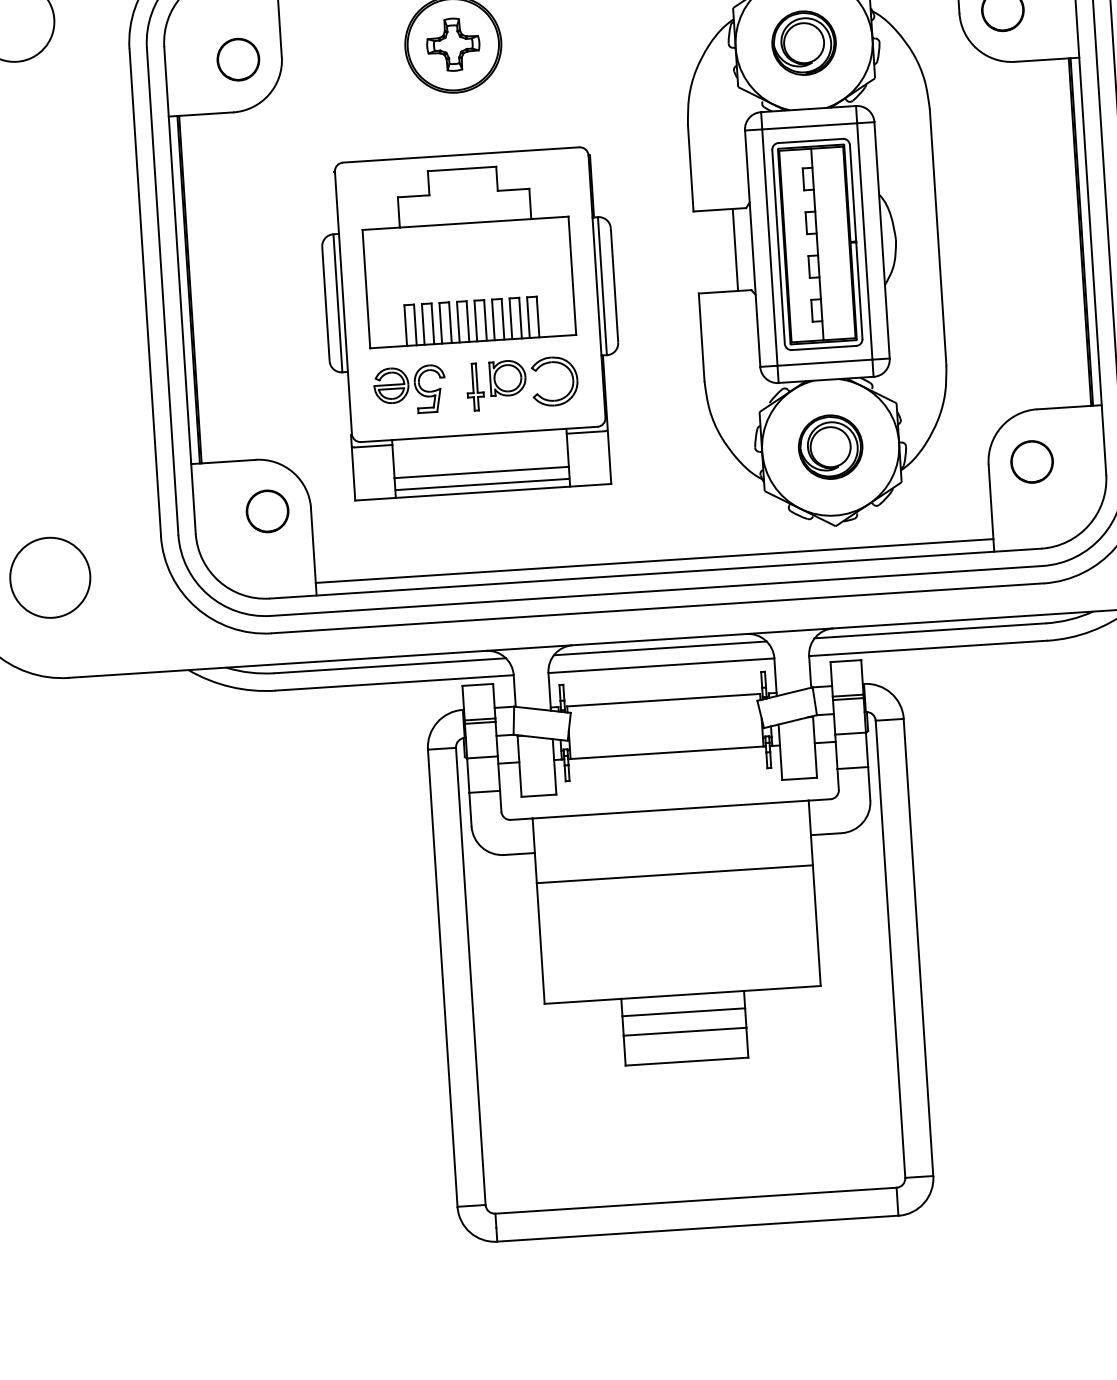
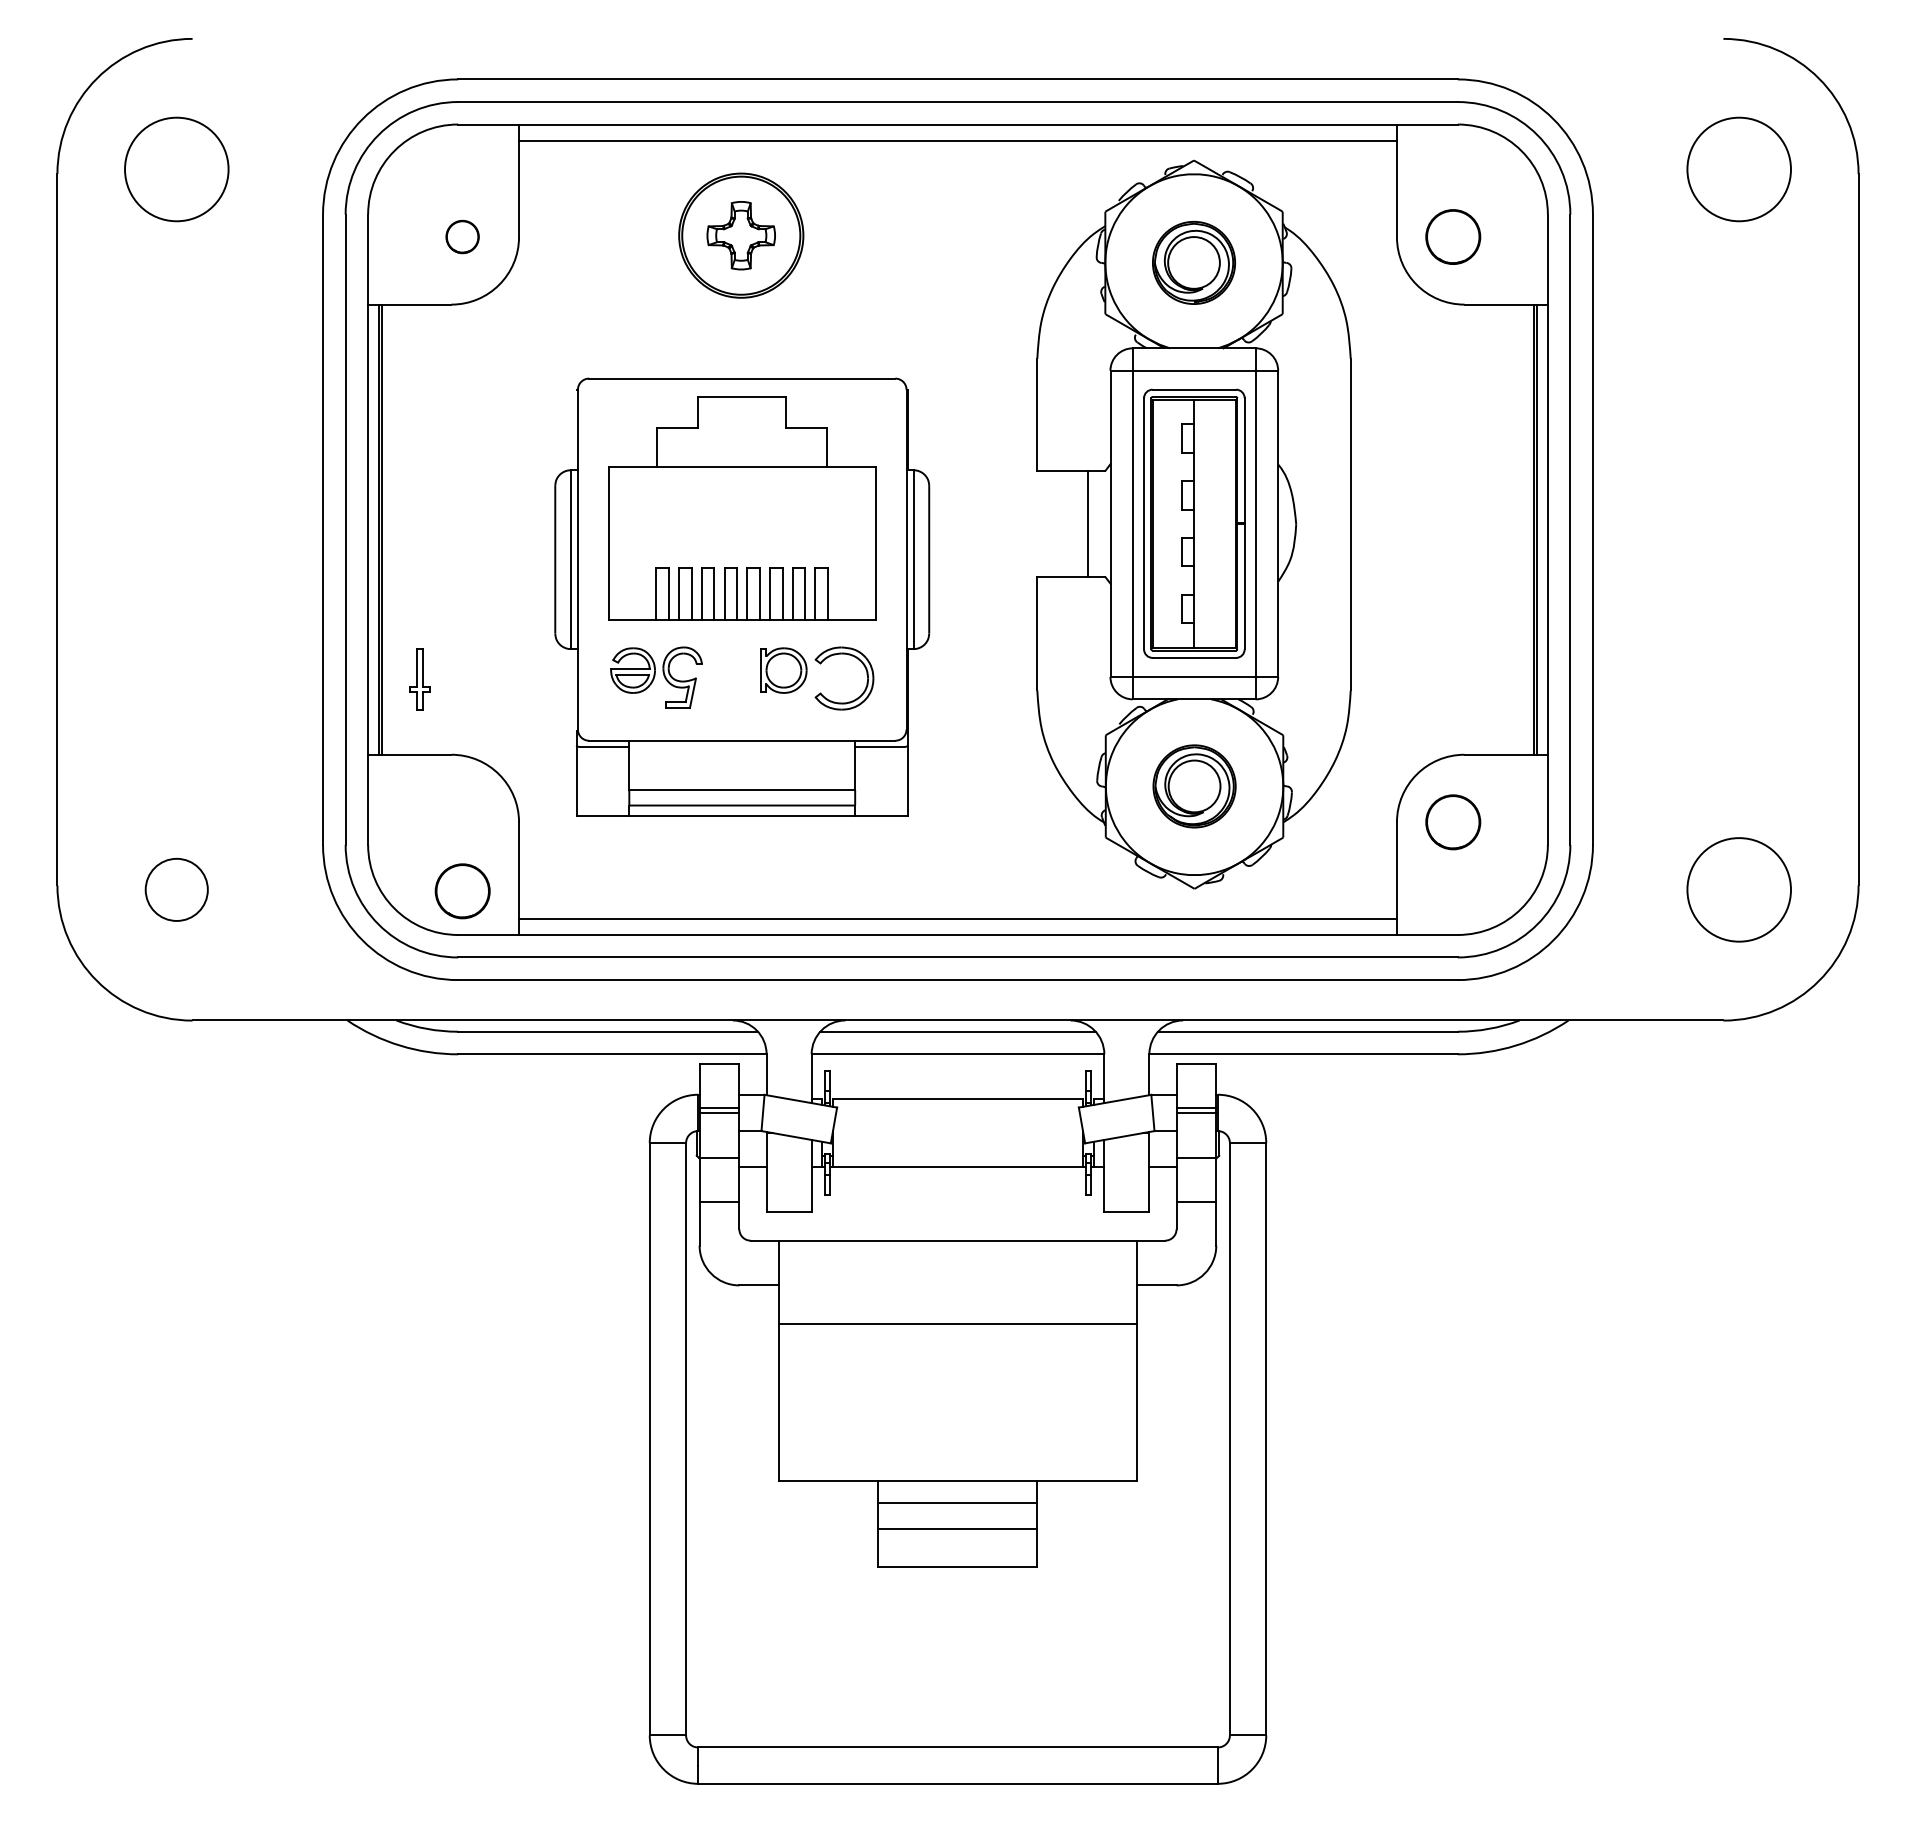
circle: (238, 59) -> (462, 236), size x0.6
part: (474, 387) -> (419, 679), moved
circle: (267, 511) -> (462, 891), moved
circle: (50, 577) -> (176, 889), size x0.6

